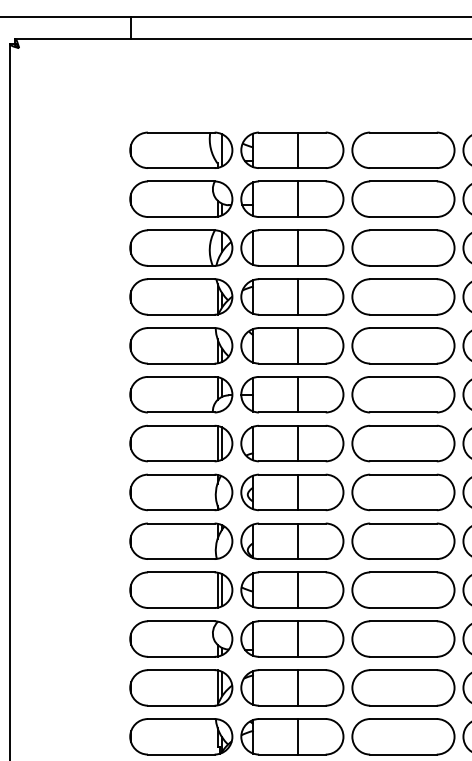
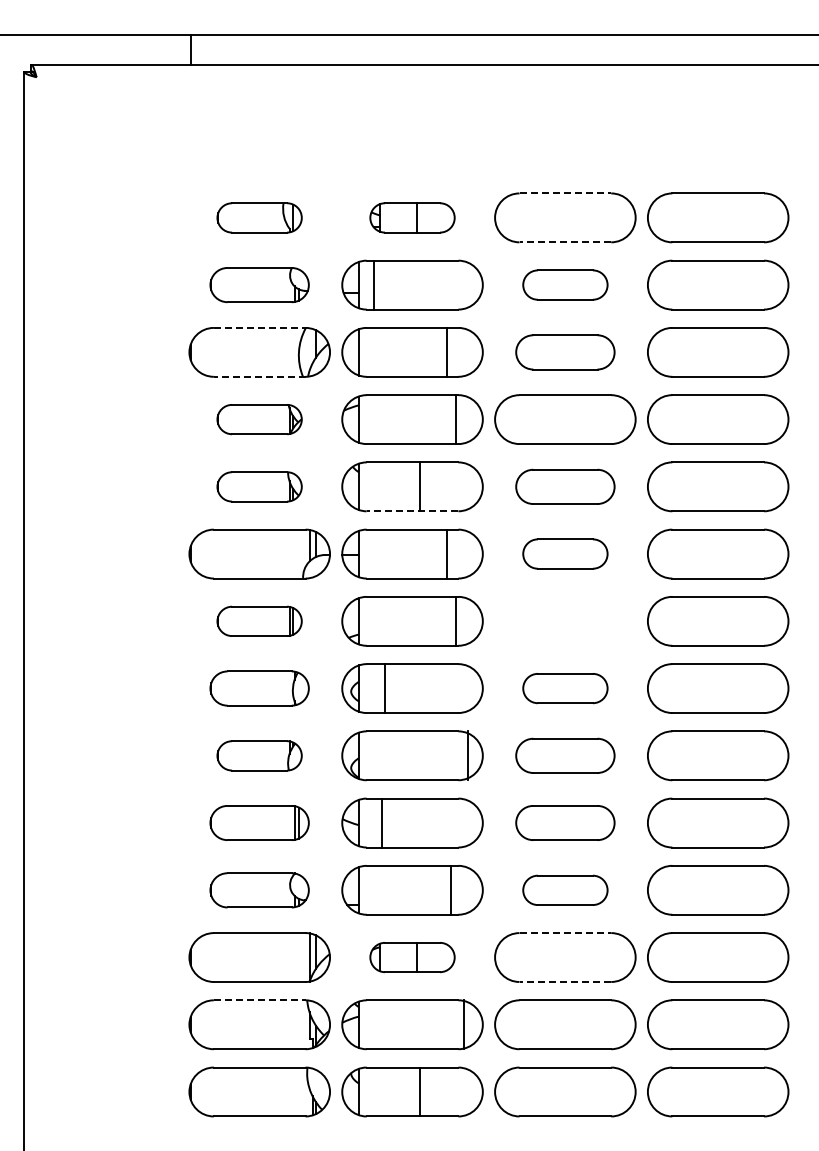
line: (403, 132) -> (565, 193), solid -> dashed
part: (181, 150) -> (259, 217), size x0.6
part: (292, 150) -> (412, 217), size x0.6
line: (403, 168) -> (565, 242), solid -> dashed
part: (181, 198) -> (259, 284), size x0.7
line: (297, 198) -> (373, 284), moved
part: (403, 198) -> (565, 284), size x0.6
line: (181, 230) -> (259, 327), solid -> dashed
line: (297, 247) -> (446, 351), moved
part: (403, 248) -> (565, 352), size x0.7
line: (181, 265) -> (259, 376), solid -> dashed
part: (181, 296) -> (259, 419), size x0.6
line: (297, 296) -> (455, 419), moved
part: (181, 345) -> (259, 486), size x0.6
part: (403, 345) -> (565, 486), size x0.7
line: (292, 363) -> (412, 511), solid -> dashed
line: (297, 394) -> (446, 553), moved
part: (403, 394) -> (565, 553), size x0.6
line: (297, 442) -> (455, 620), moved
part: (181, 443) -> (259, 621), size x0.6
part: (403, 443) -> (565, 621), removed
part: (181, 492) -> (259, 688), size x0.7
line: (297, 492) -> (384, 688), moved
part: (403, 492) -> (565, 688), size x0.6
part: (181, 541) -> (259, 755), size x0.6
line: (297, 541) -> (467, 755), moved
part: (403, 541) -> (565, 755), size x0.7
part: (181, 589) -> (259, 822), size x0.7
line: (297, 589) -> (381, 822), moved
part: (403, 589) -> (565, 822), size x0.7
line: (297, 638) -> (450, 889), moved
part: (181, 639) -> (259, 890), size x0.7
part: (403, 639) -> (565, 890), size x0.6
line: (403, 670) -> (565, 933), solid -> dashed
part: (292, 687) -> (412, 957), size x0.6
line: (403, 705) -> (565, 981), solid -> dashed
line: (181, 719) -> (259, 1000), solid -> dashed
line: (297, 736) -> (463, 1024), moved

